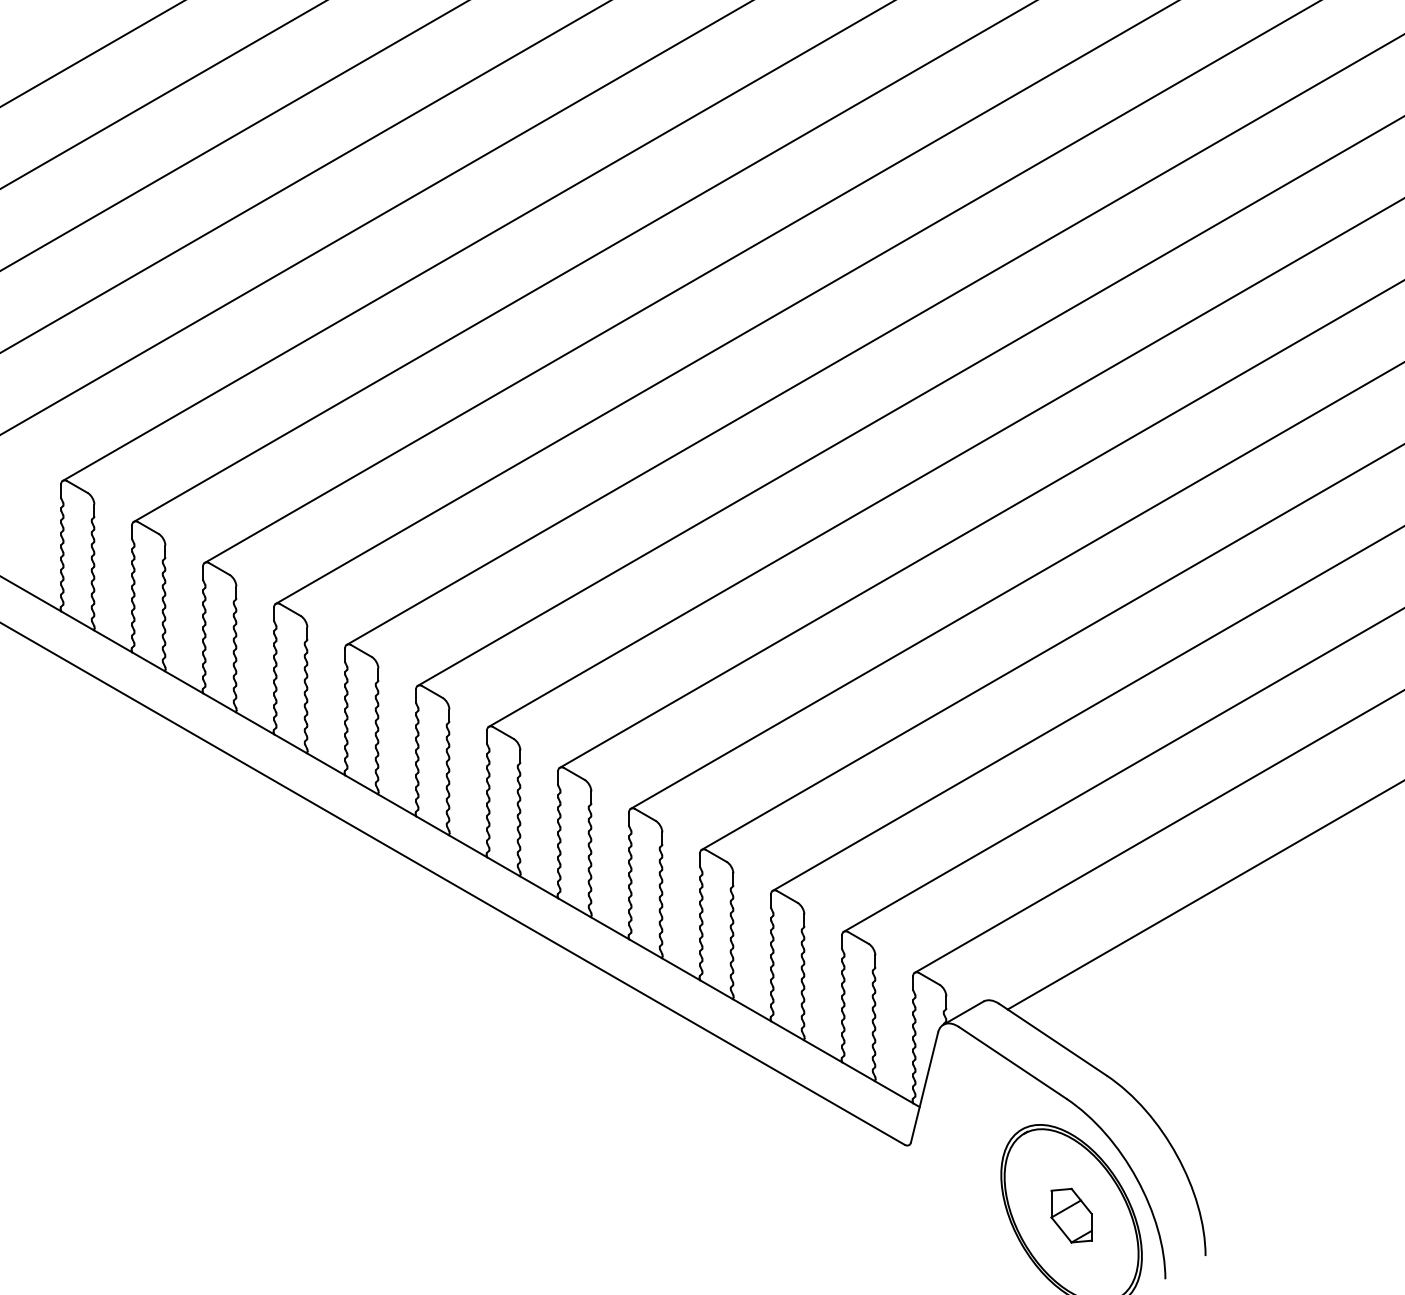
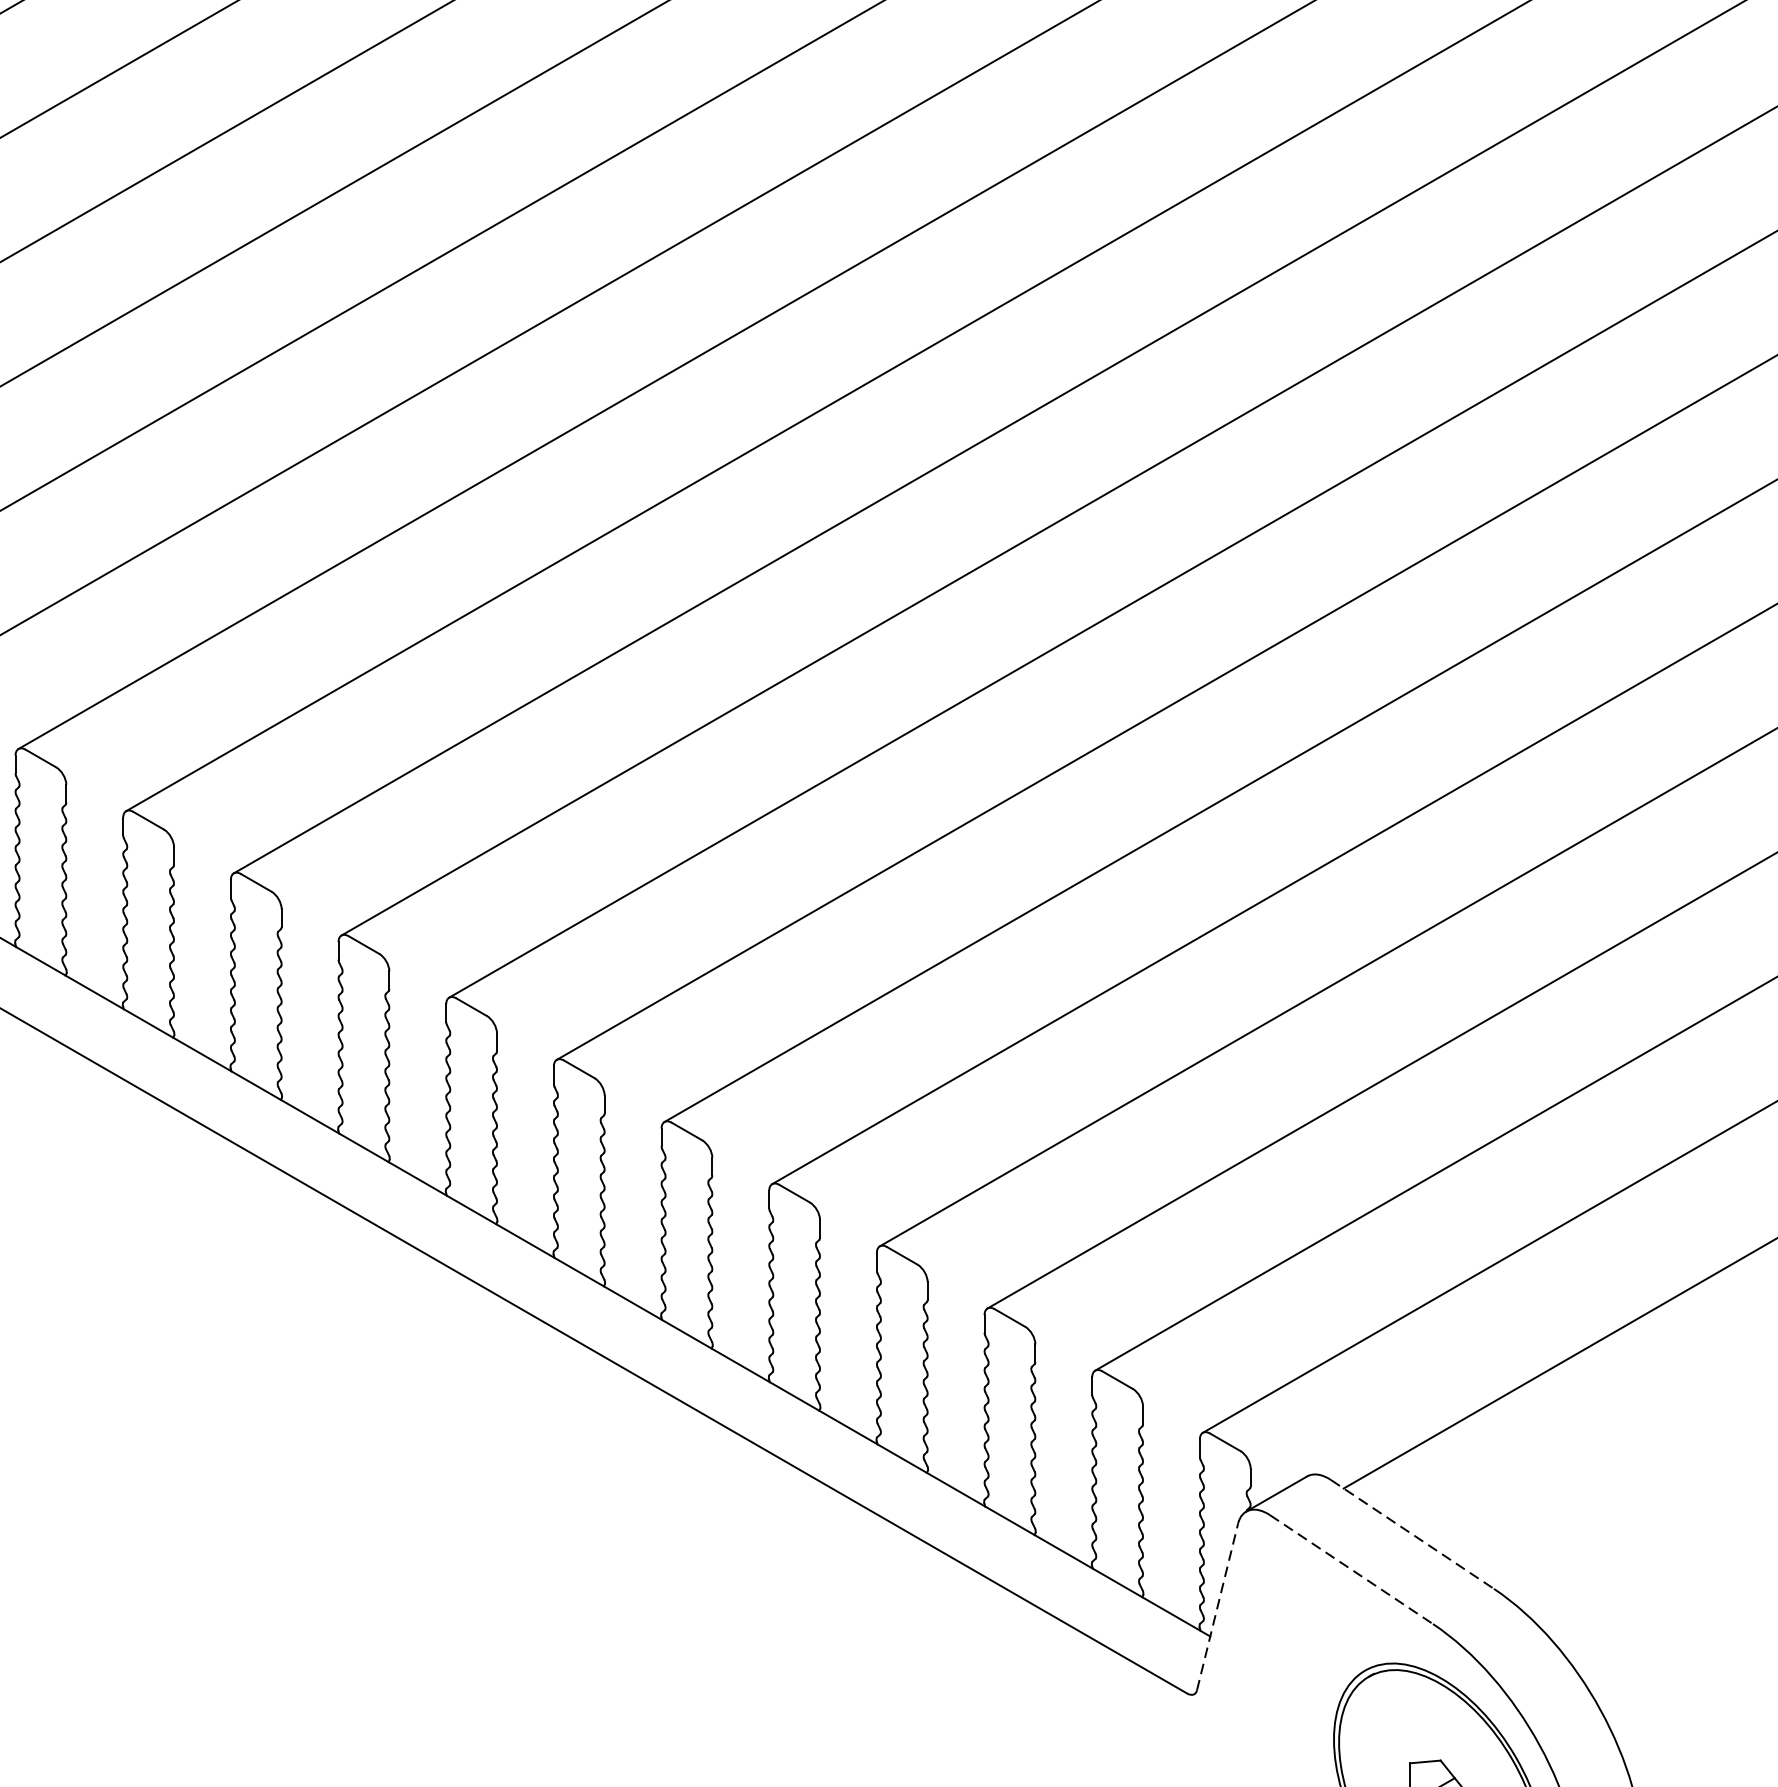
line: (1053, 1039) -> (1413, 1534), solid -> dashed
line: (1012, 1063) -> (1350, 1570), solid -> dashed
line: (924, 1087) -> (1217, 1606), solid -> dashed

